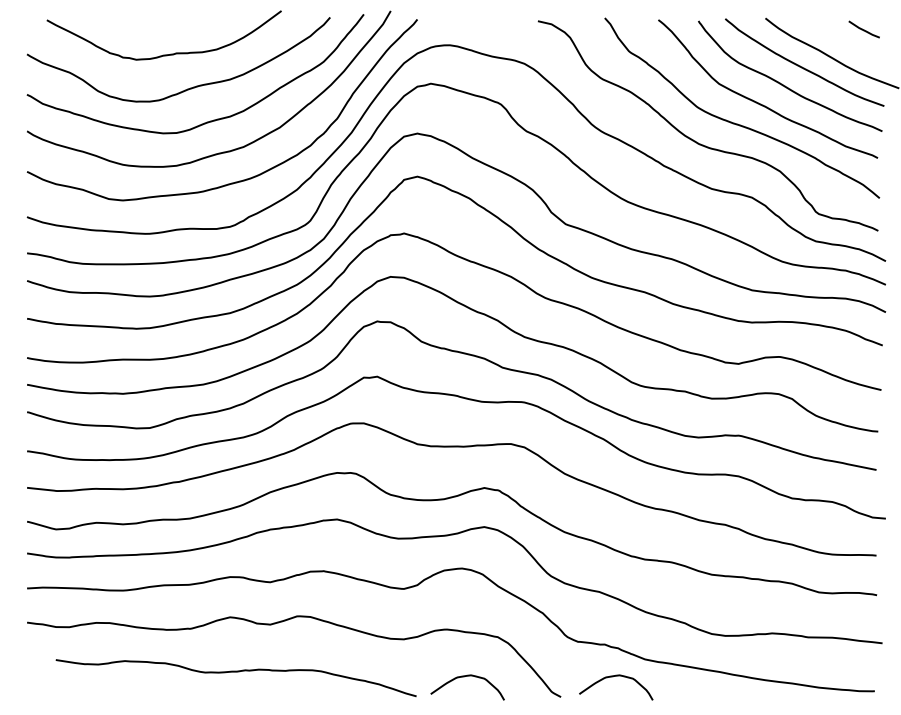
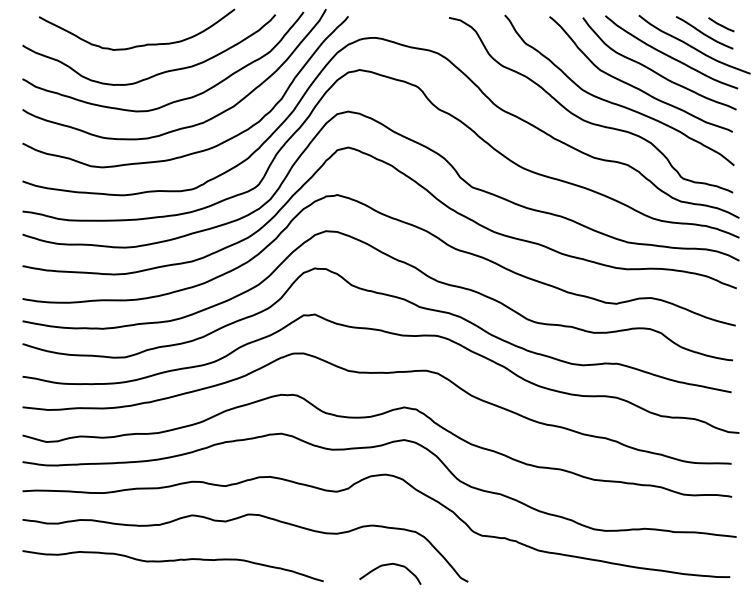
curve: (842, 38) -> (703, 32), added
curve: (235, 672) -> (172, 561), moved
curve: (615, 677) -> (513, 565), removed

